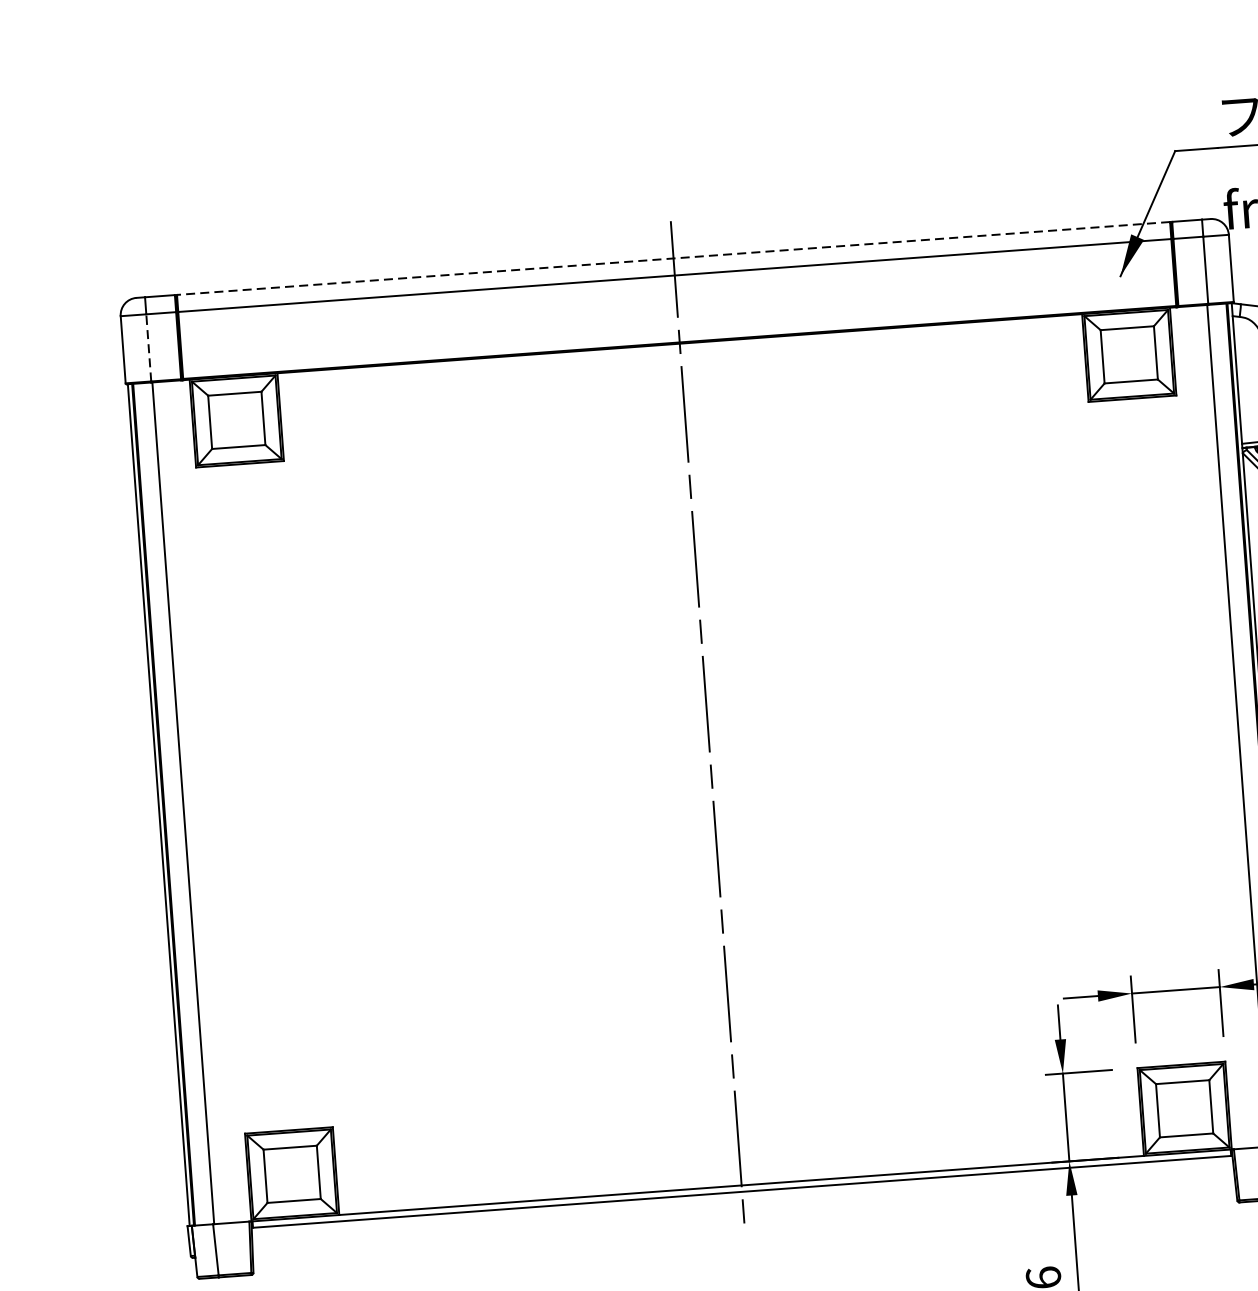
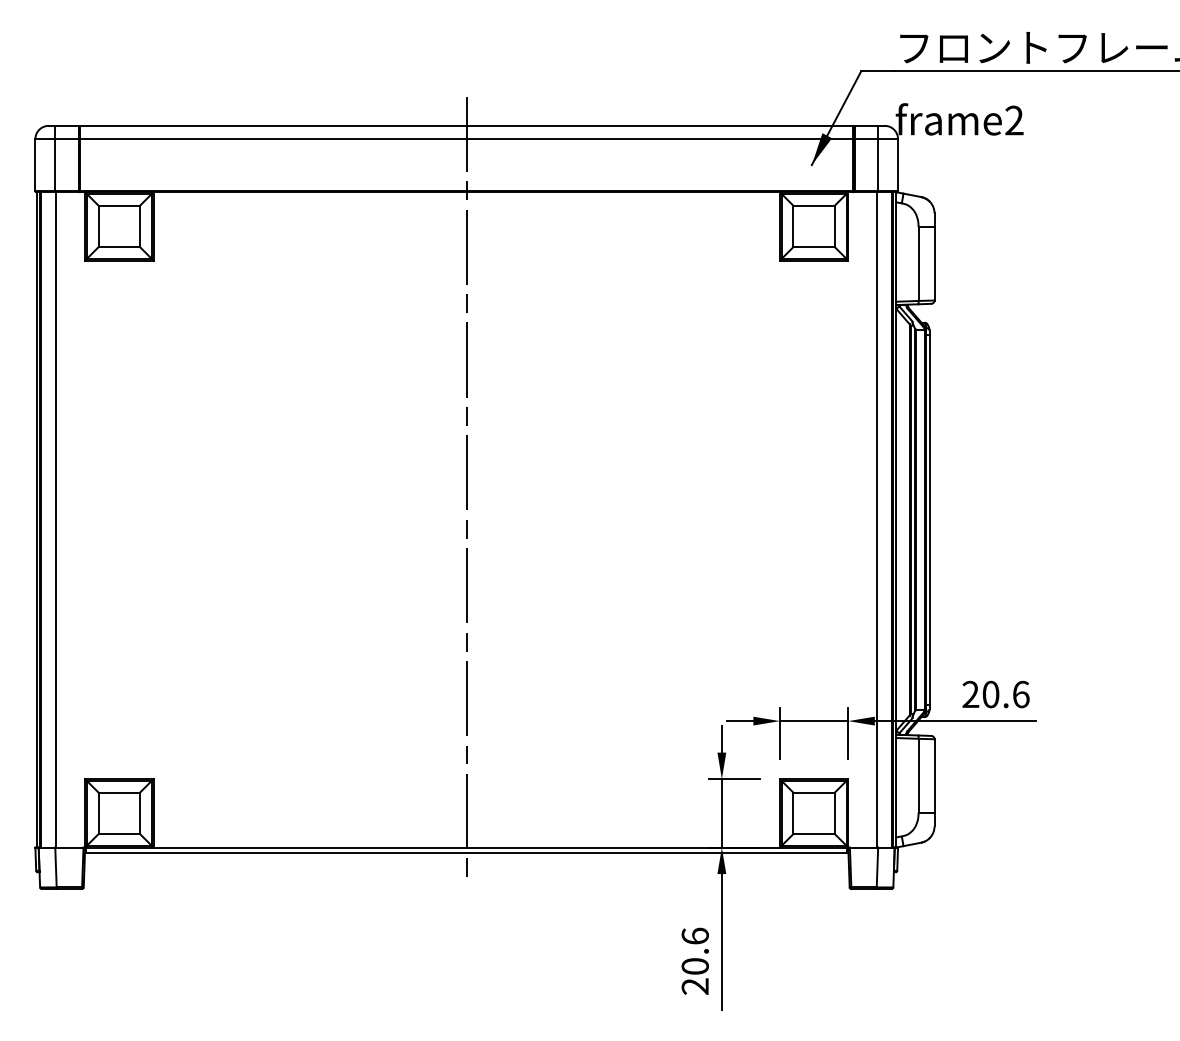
line: (673, 258) -> (466, 125), dashed -> solid
line: (148, 346) -> (55, 164), dashed -> solid

